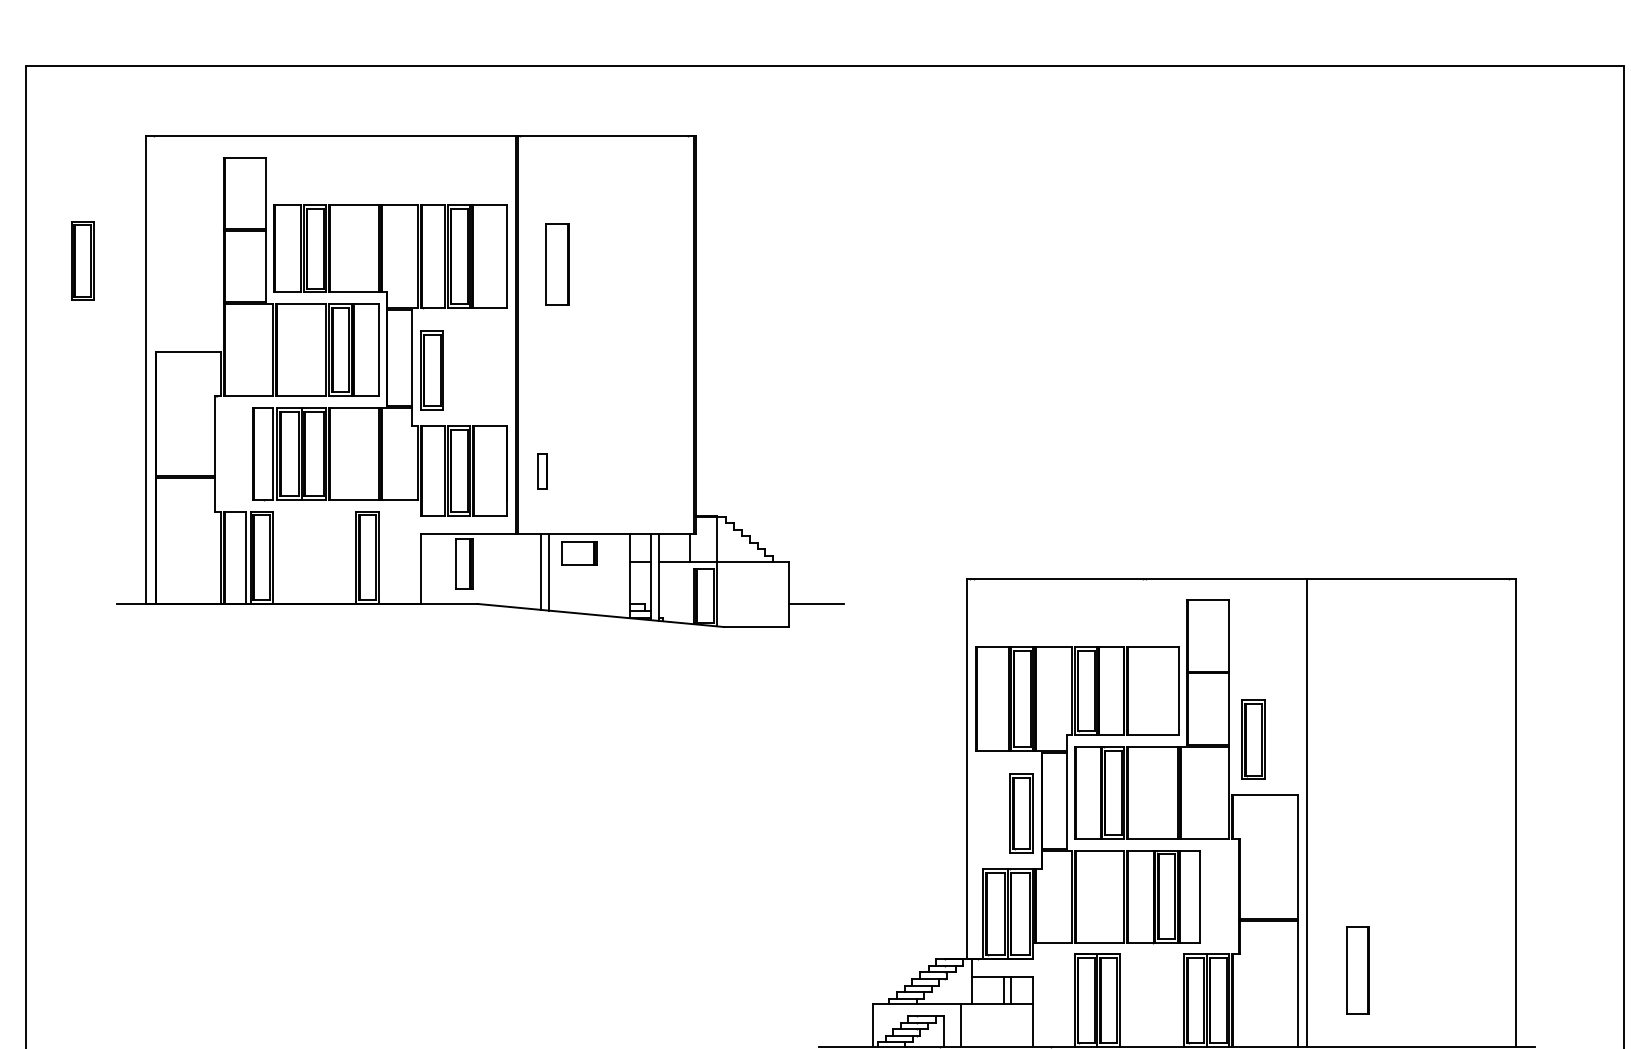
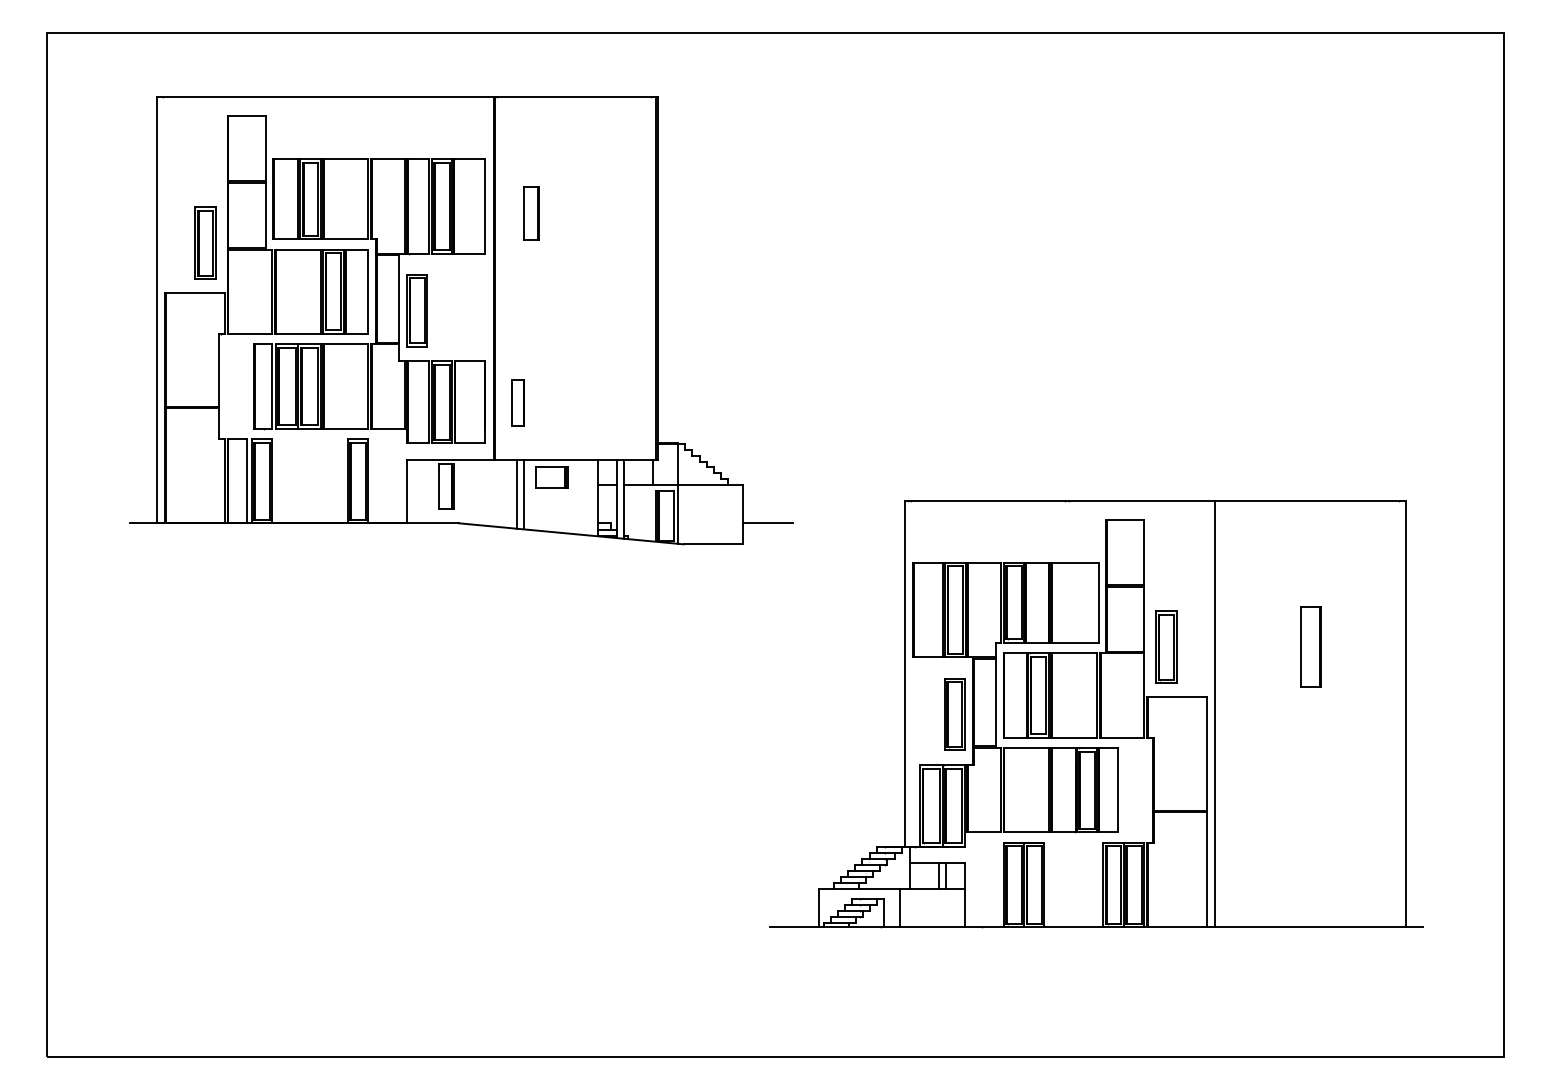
part: (82, 259) -> (205, 242), moved
part: (557, 264) -> (531, 213), size x0.71
part: (541, 471) -> (517, 402), size x1.43
part: (1357, 970) -> (1310, 646), moved

